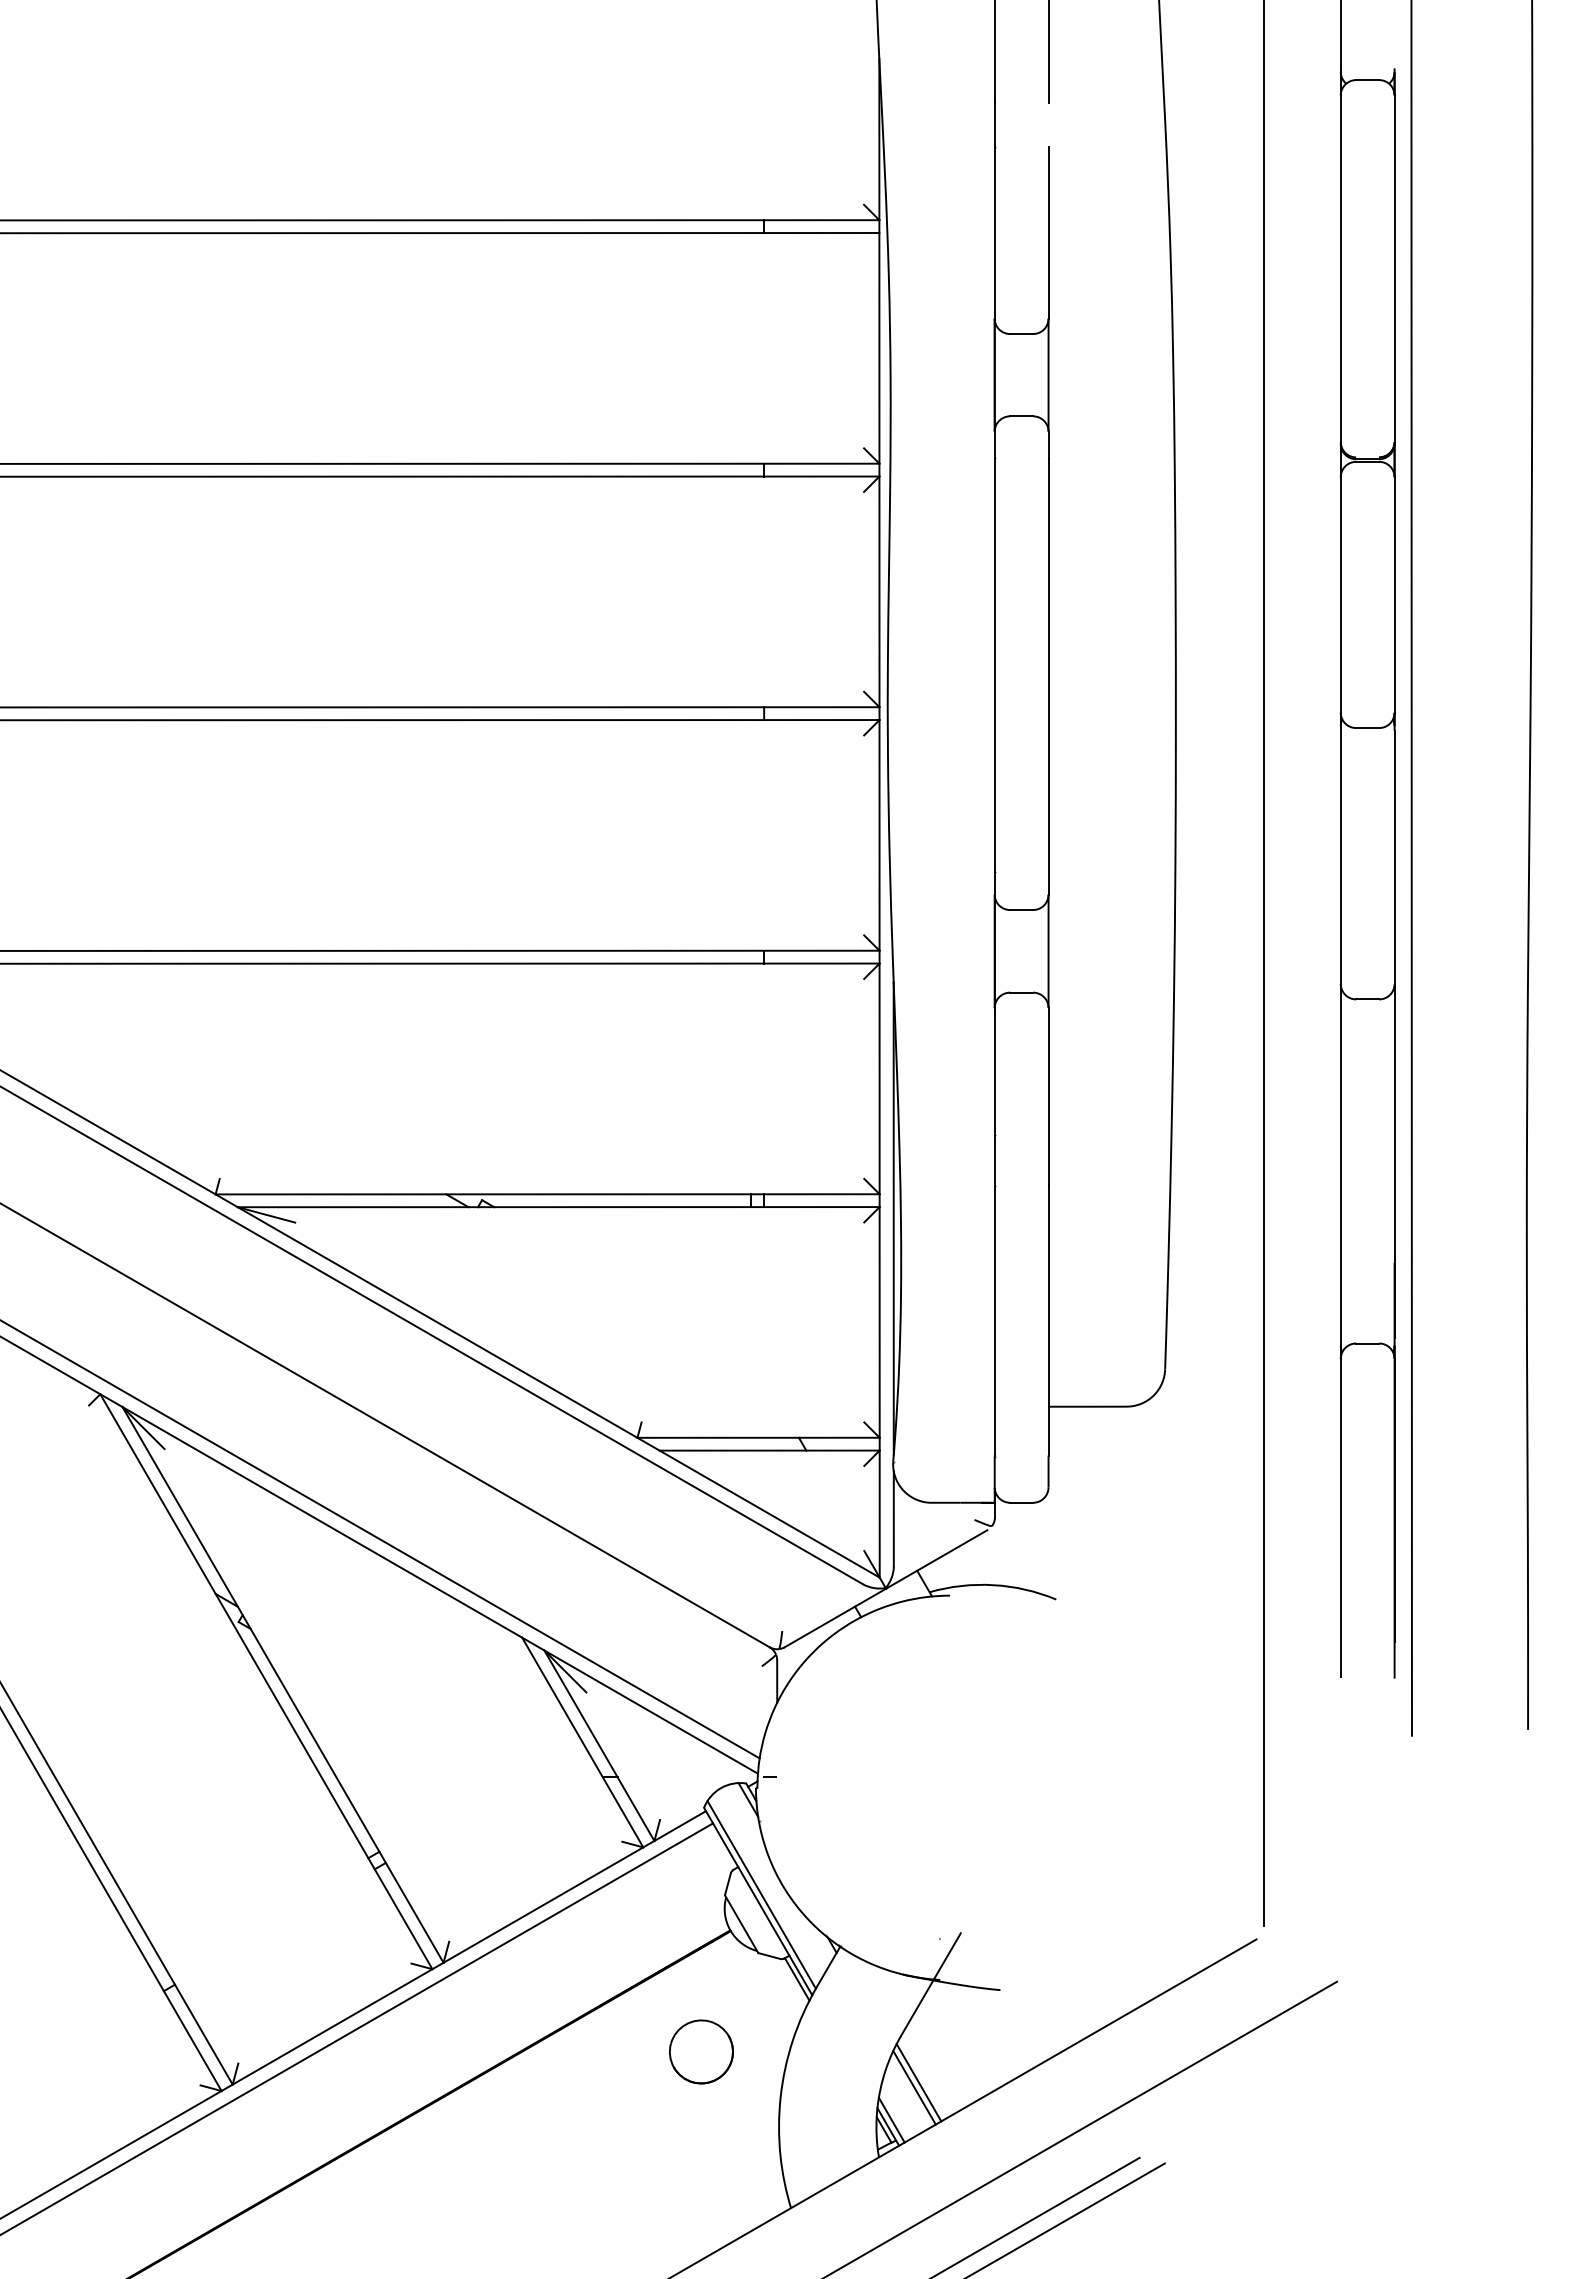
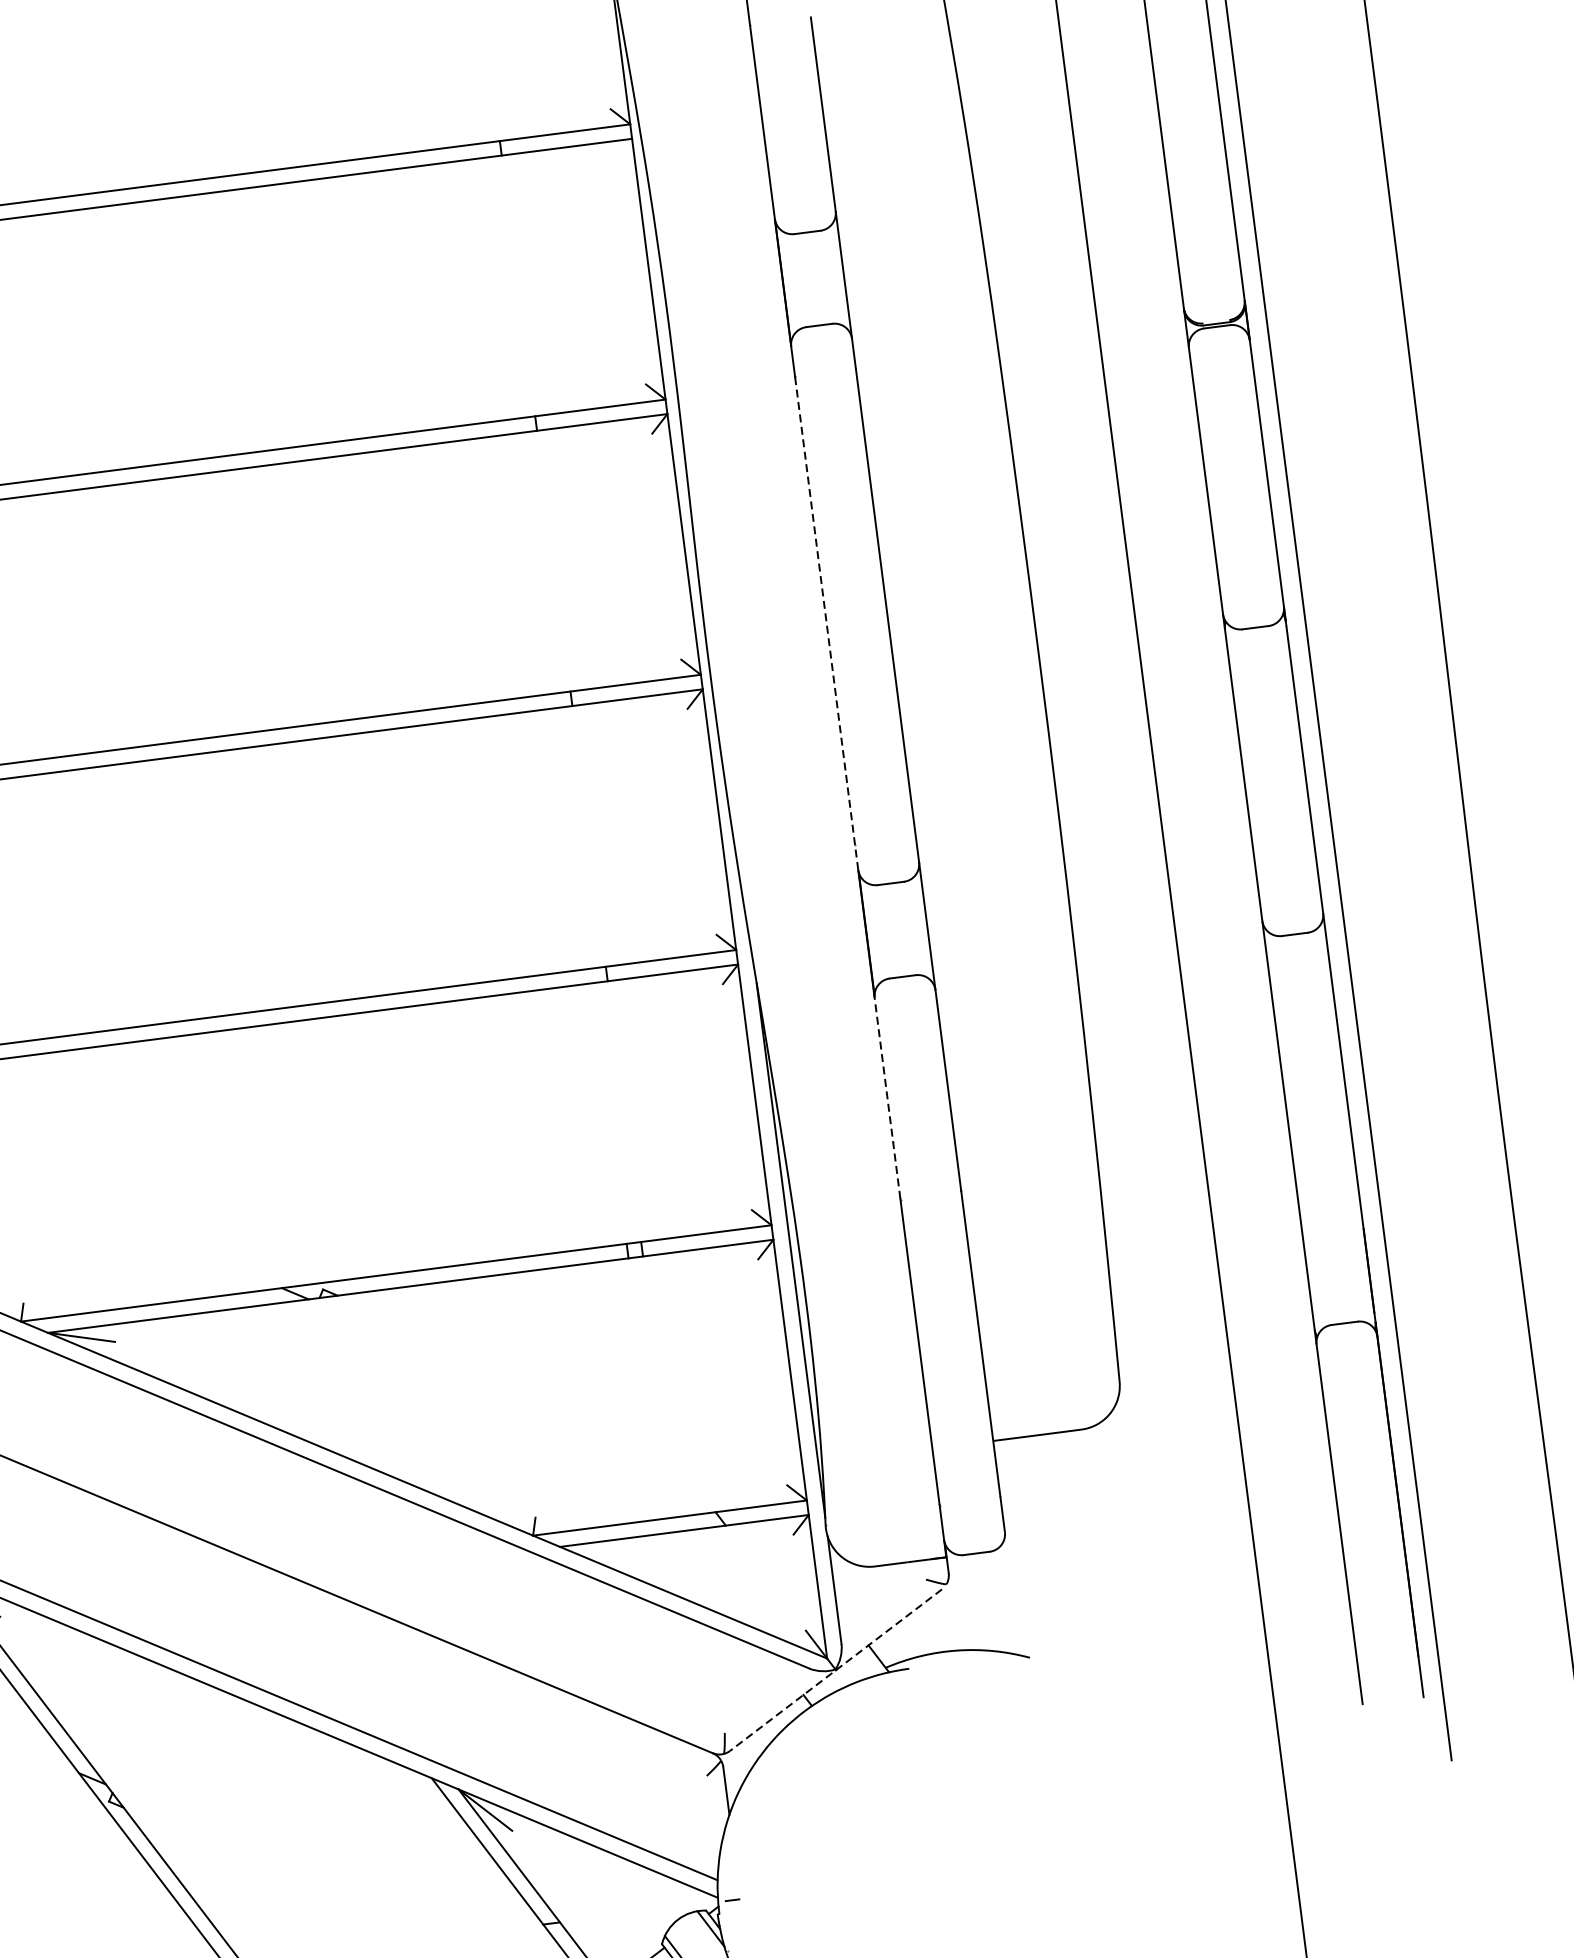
line: (994, 677) -> (826, 624), solid -> dashed
line: (994, 1096) -> (887, 1098), solid -> dashed
line: (886, 1588) -> (836, 1669), solid -> dashed

